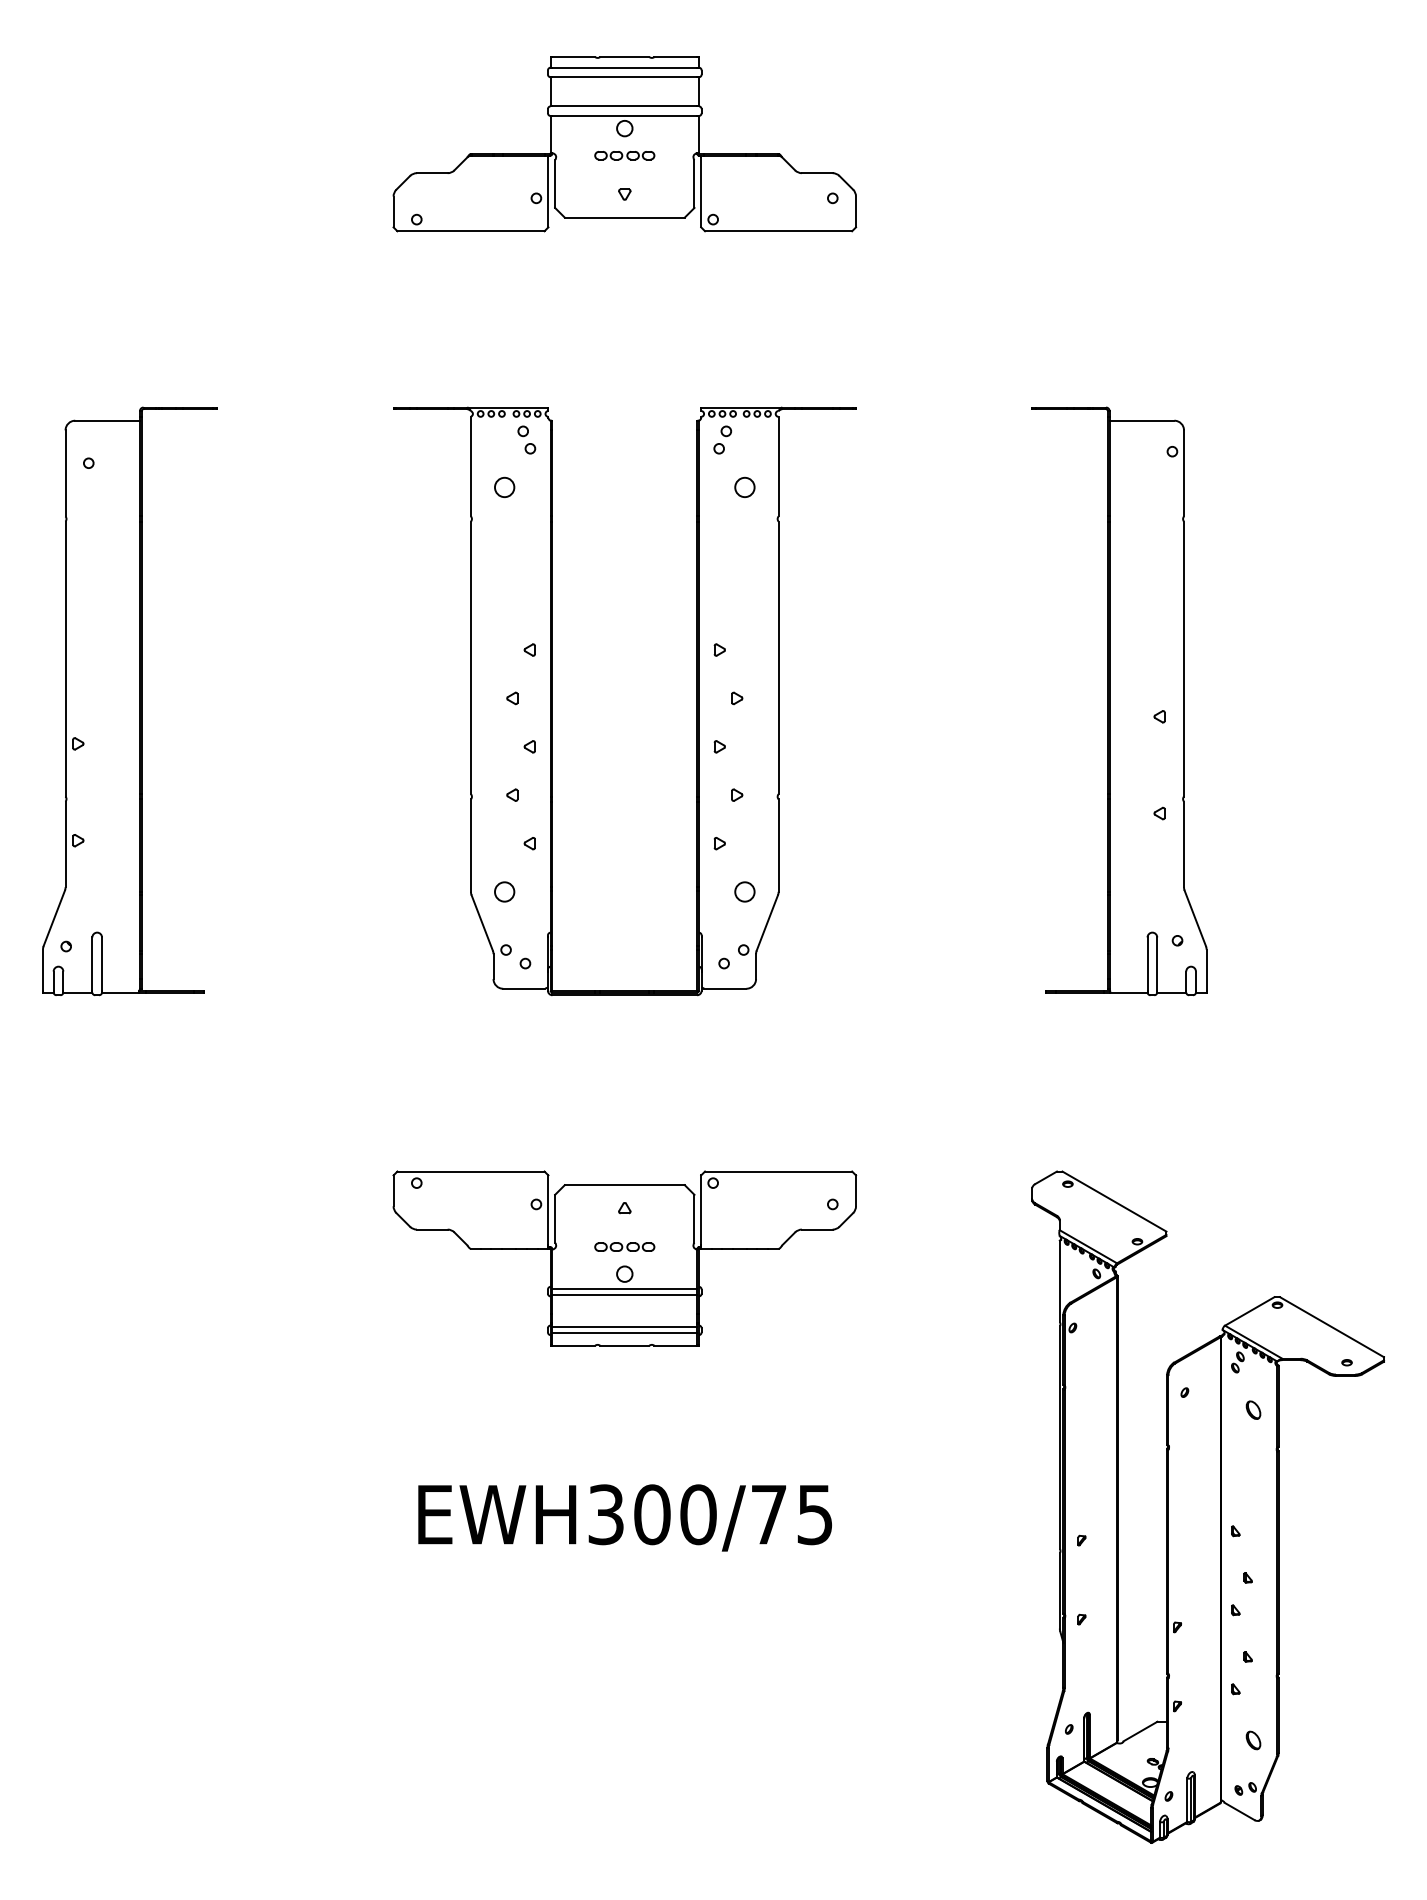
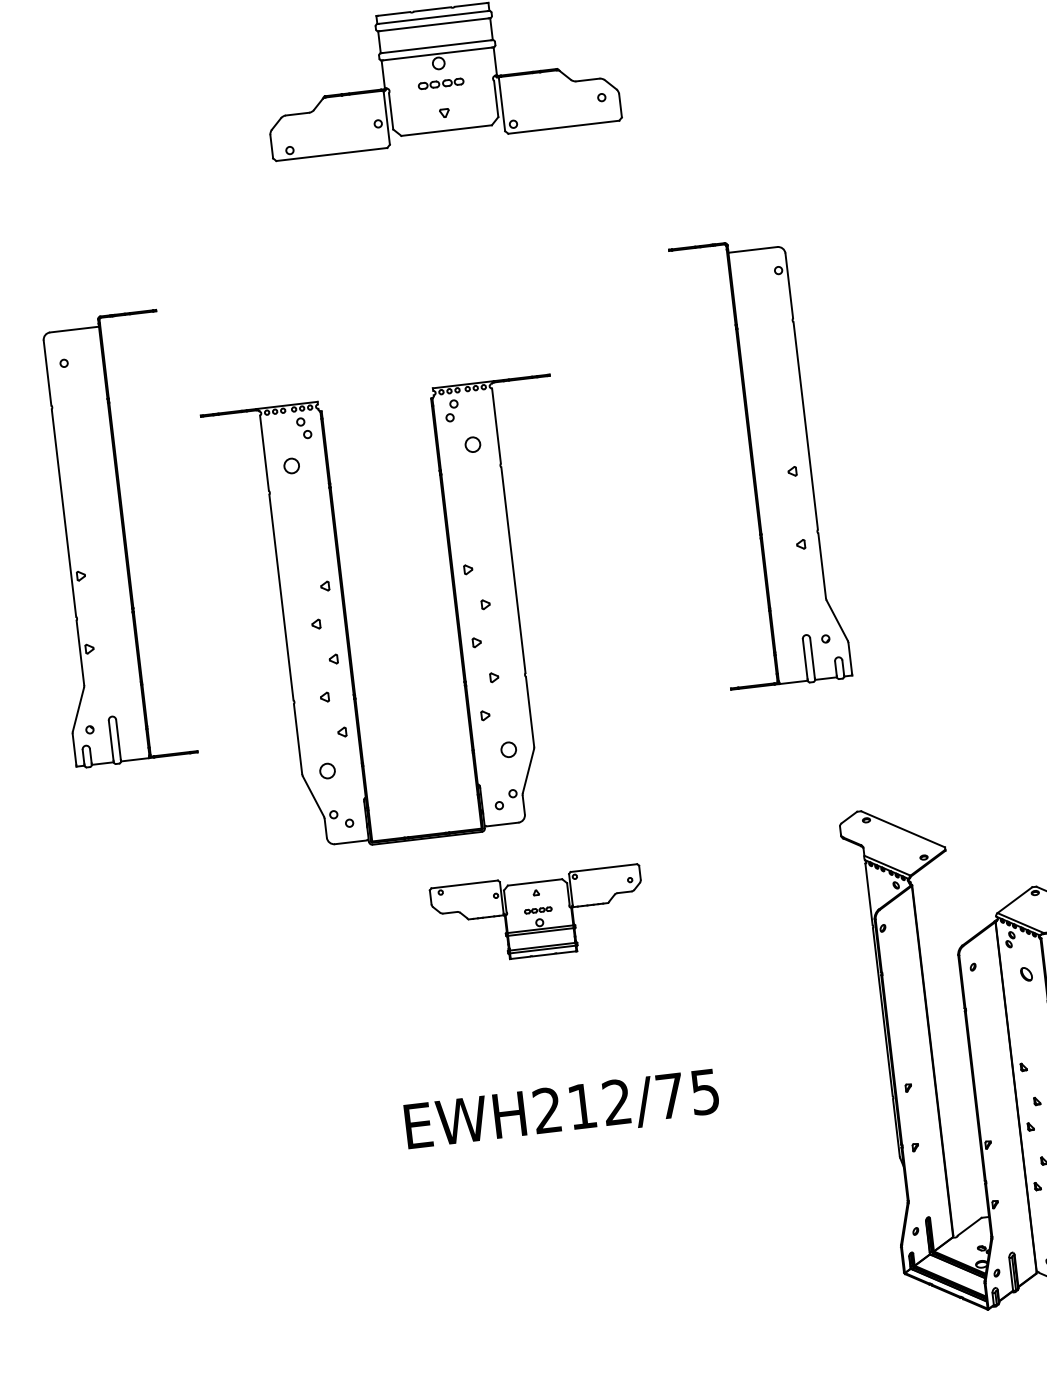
part: (552, 701) -> (346, 623), moved
part: (1119, 701) -> (760, 463), moved
part: (624, 1258) -> (538, 915), size x0.6
text: (652, 1514) -> (582, 1106), EWH300/75 -> EWH212/75

